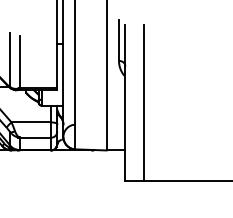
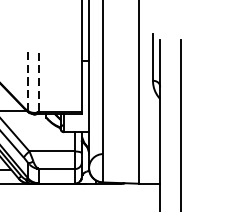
line: (10, 60) -> (28, 80), solid -> dashed
line: (19, 62) -> (38, 82), solid -> dashed

